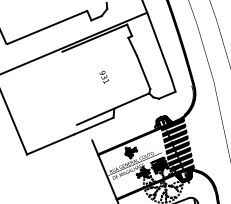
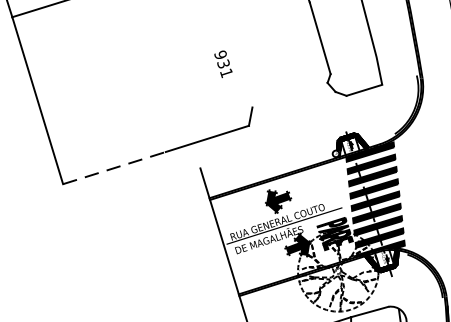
text: (103, 76) -> (221, 62), moved
line: (113, 108) -> (250, 106), removed
line: (50, 144) -> (113, 168), solid -> dashed

